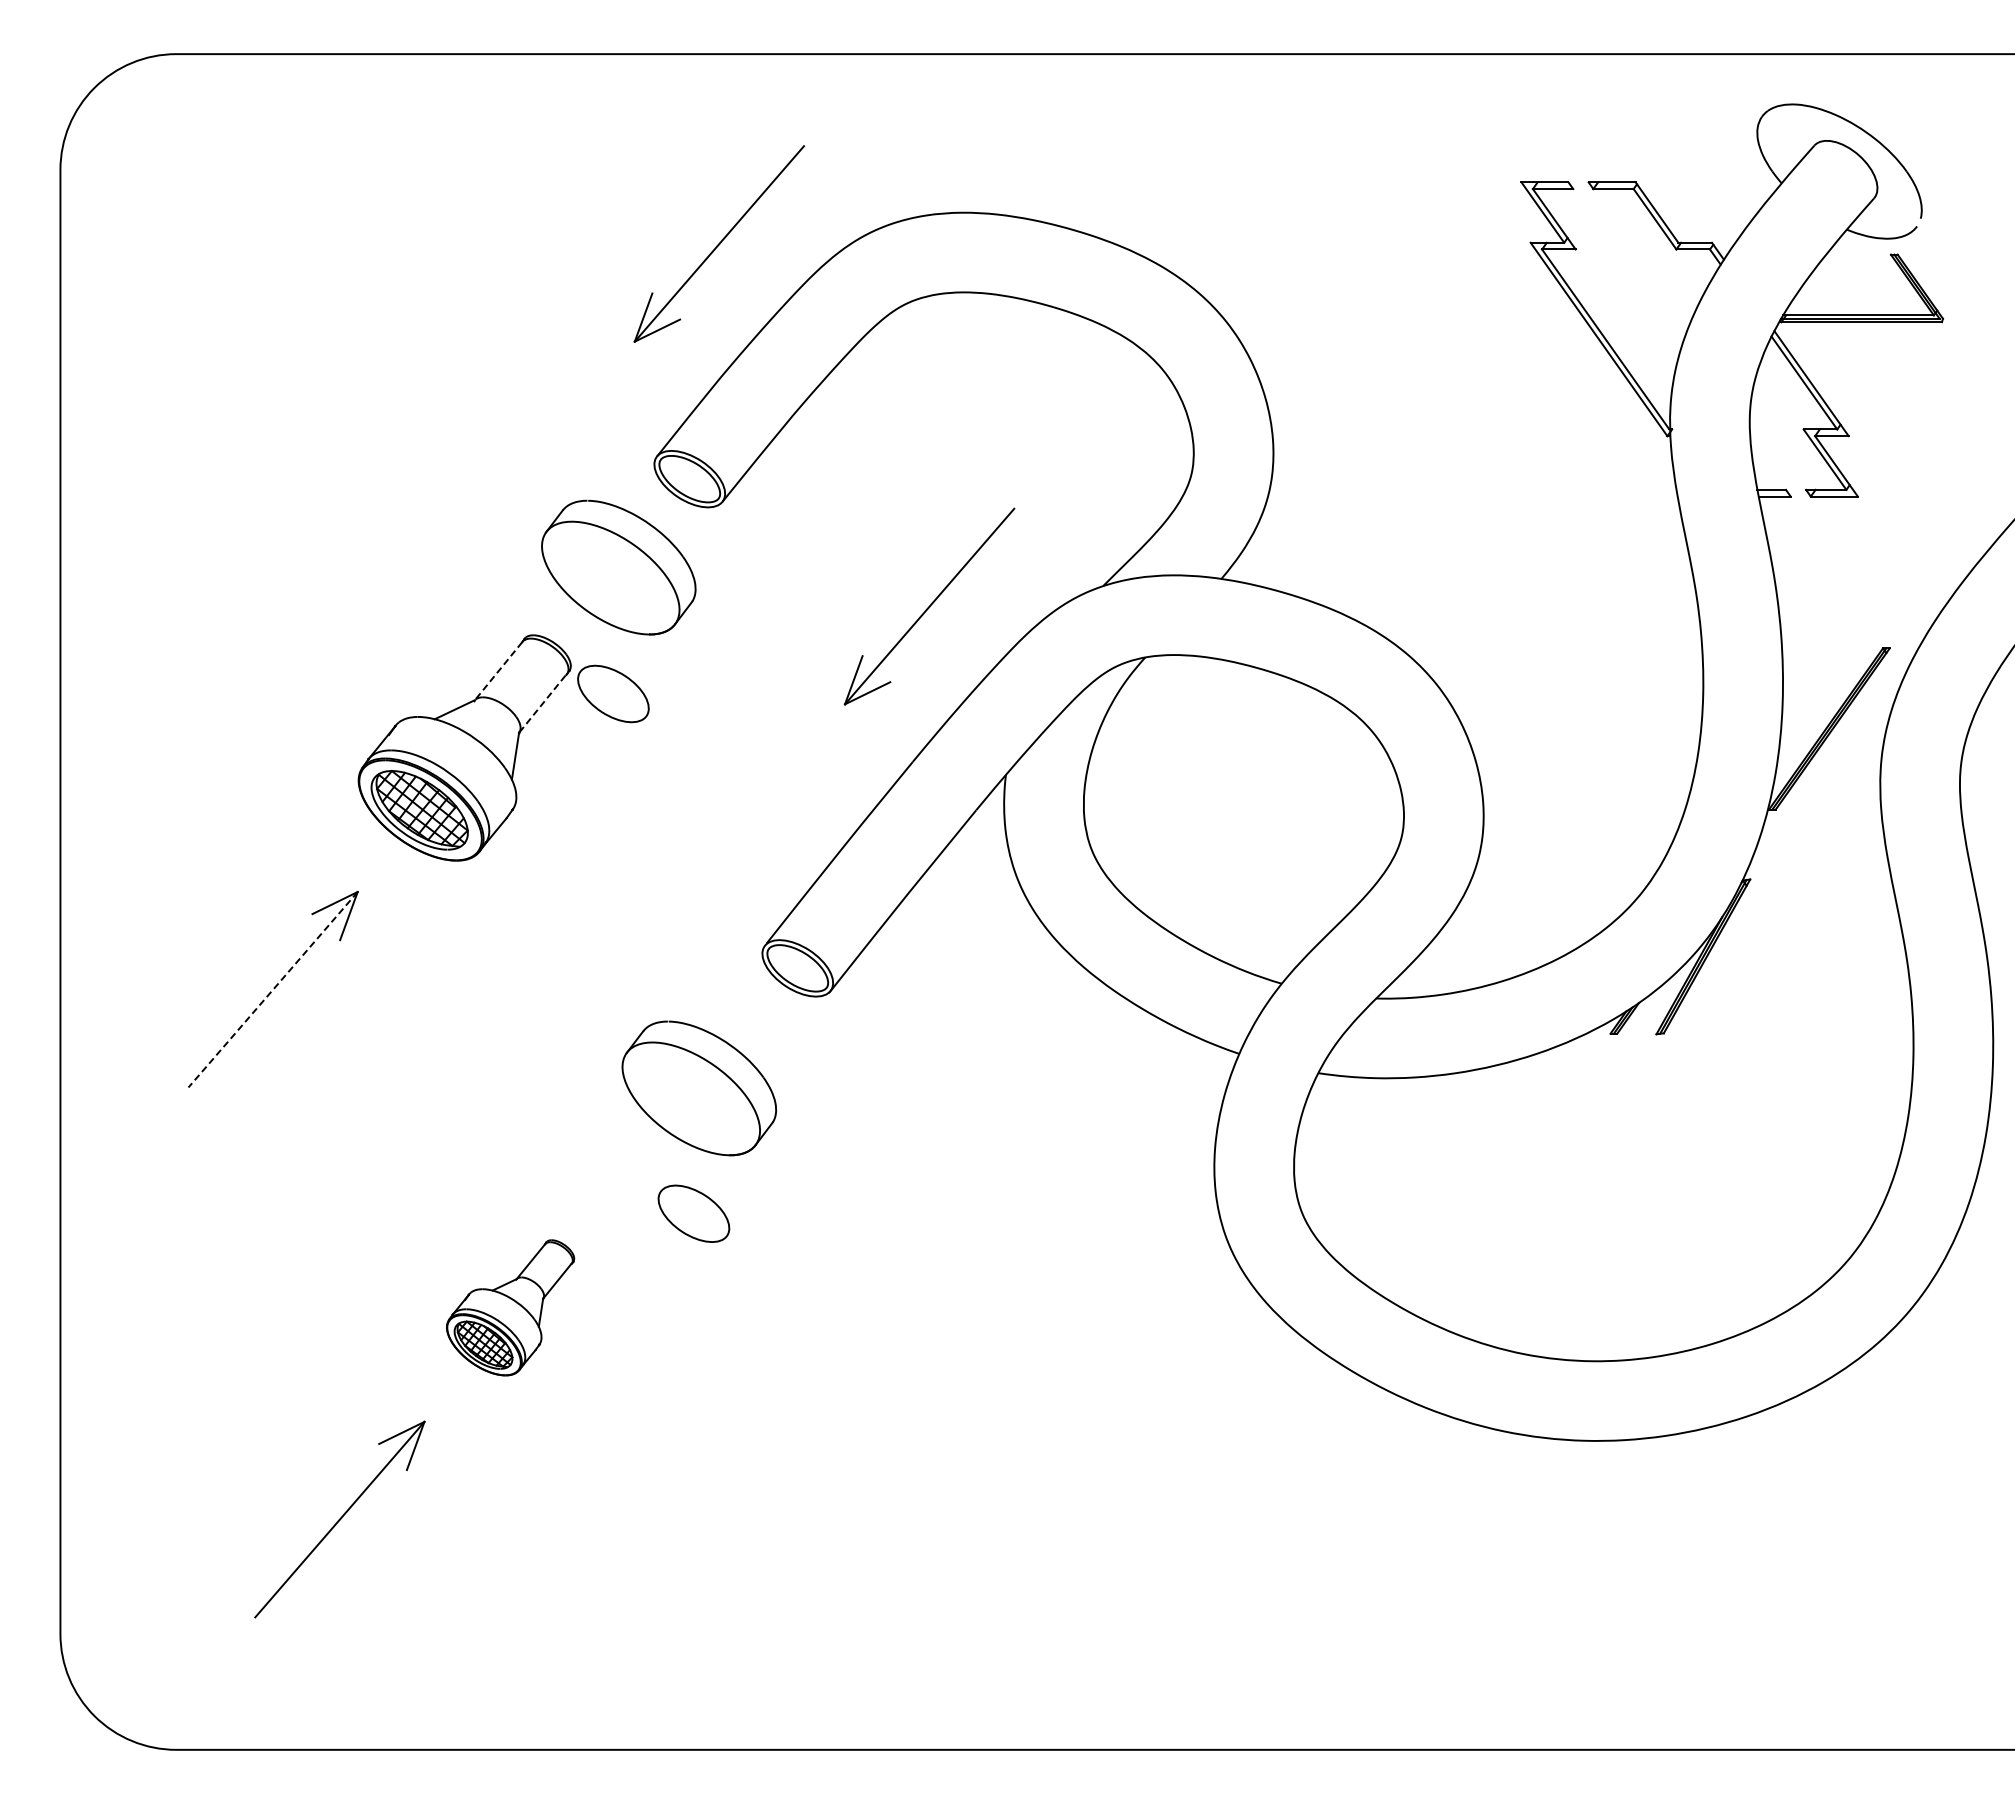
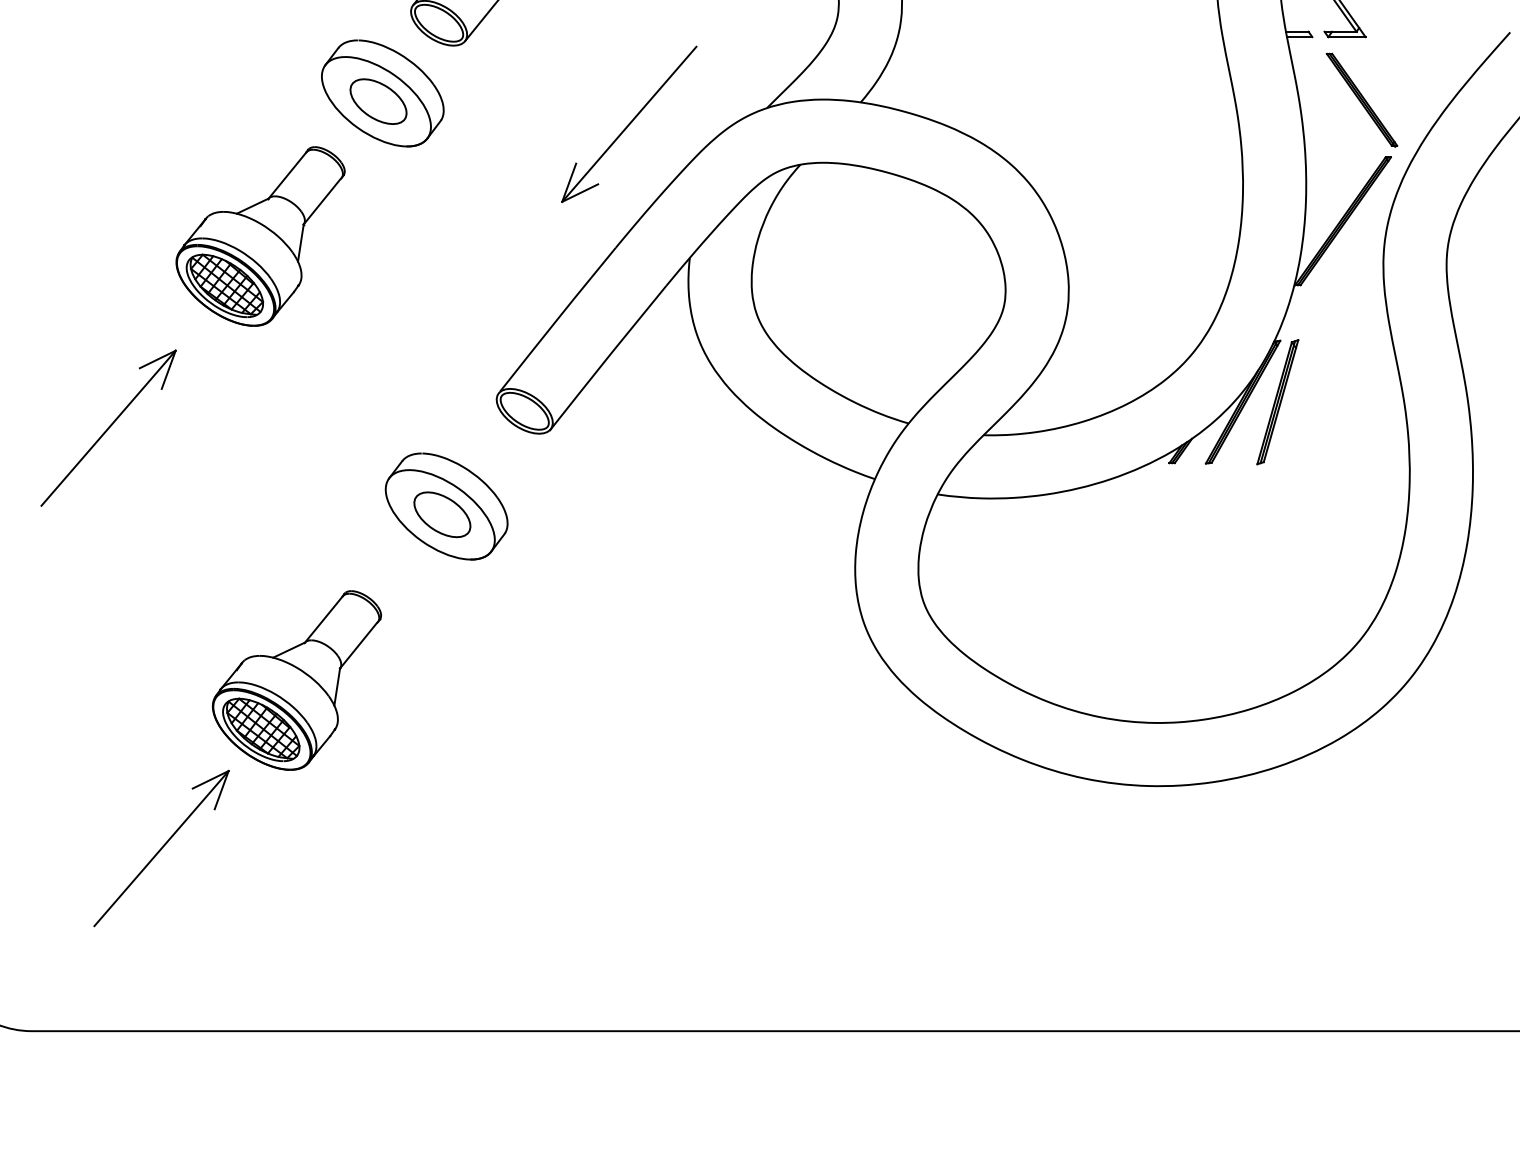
part: (1853, 575) -> (1362, 99), added
line: (498, 671) -> (287, 175), dashed -> solid
part: (613, 693) -> (378, 101), moved
line: (542, 704) -> (322, 202), dashed -> solid
part: (1746, 956) -> (1277, 401), added
line: (272, 990) -> (108, 428), dashed -> solid
part: (693, 1213) -> (442, 514), moved
part: (510, 1307) -> (296, 680), size x1.67

